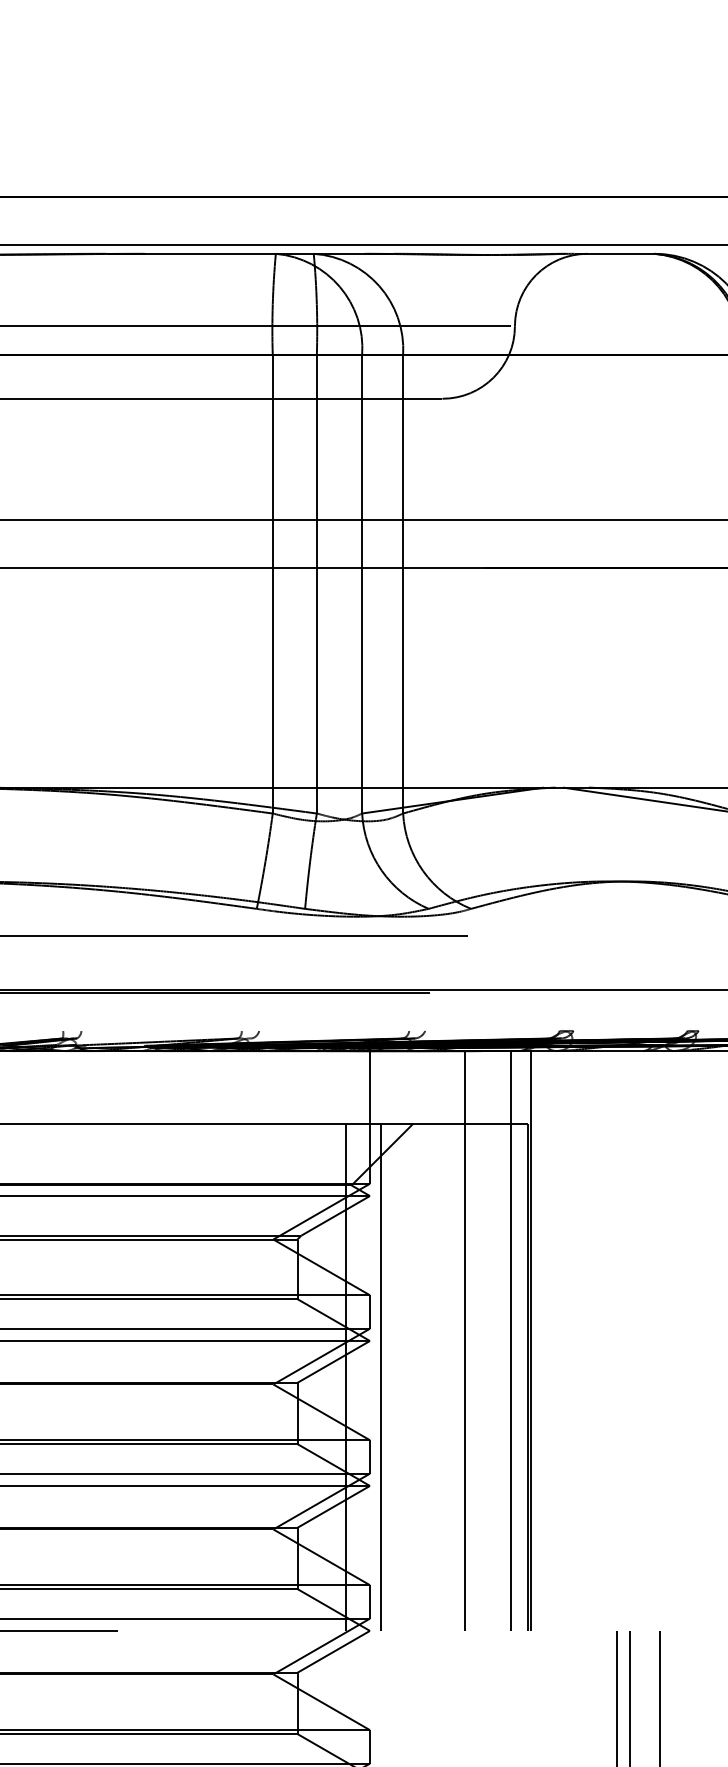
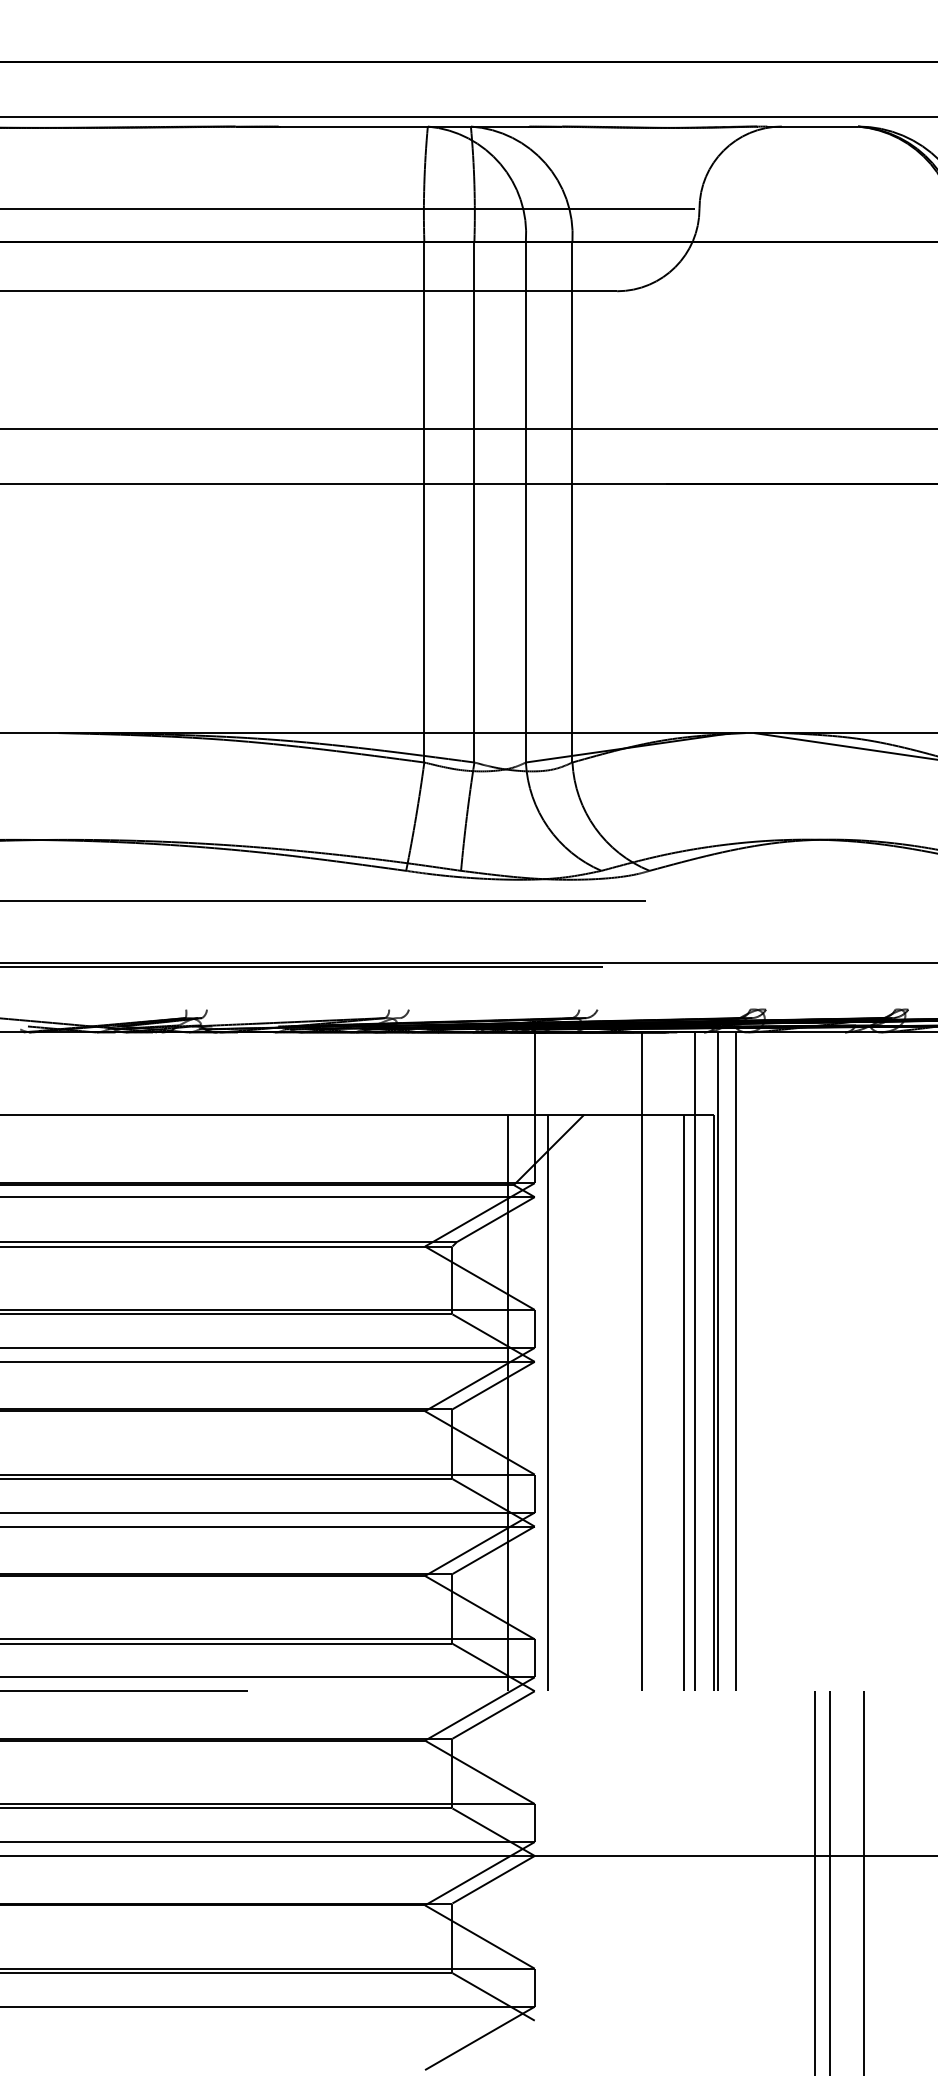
line: (546, 1340) -> (735, 1361), added
line: (501, 1376) -> (684, 1402), added

